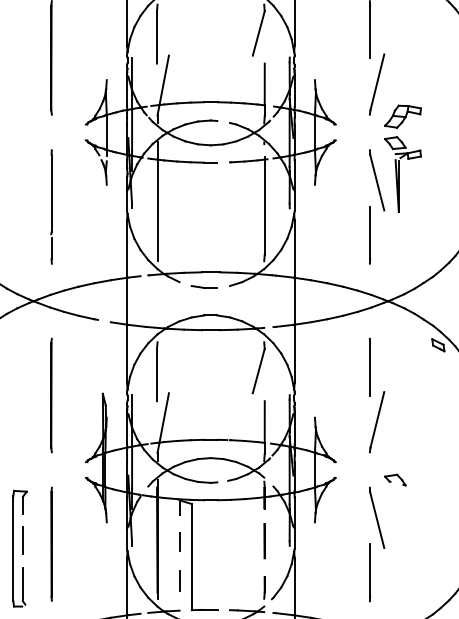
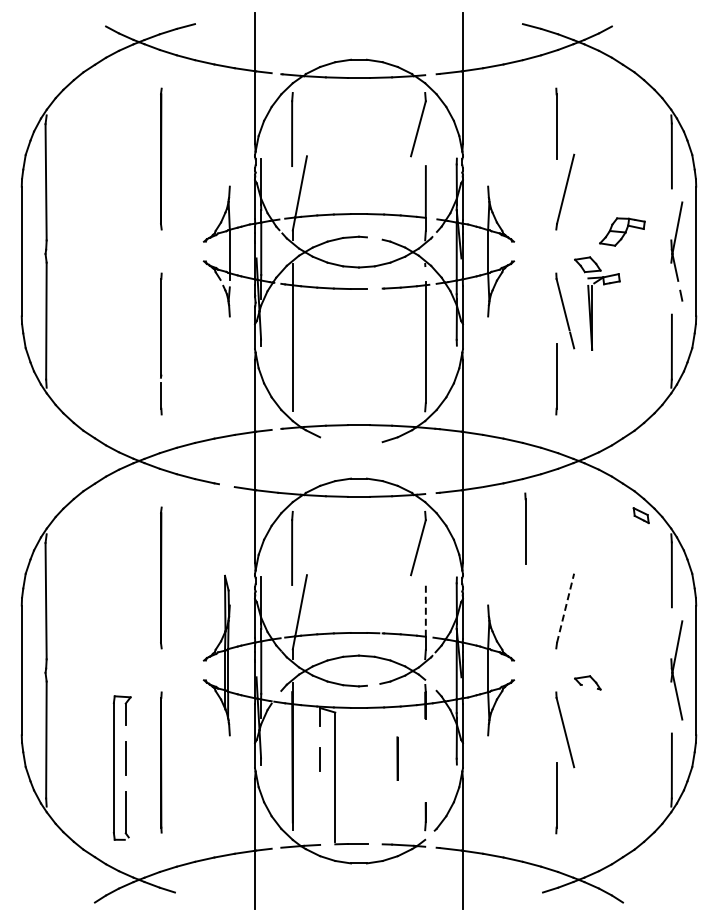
part: (403, 116) -> (622, 231), moved
part: (204, 287) -> (350, 443), removed
line: (370, 366) -> (525, 528), moved
line: (377, 420) -> (565, 608), solid -> dashed
line: (264, 421) -> (425, 610), solid -> dashed
line: (264, 541) -> (397, 758), moved
line: (179, 581) -> (320, 808), removed

